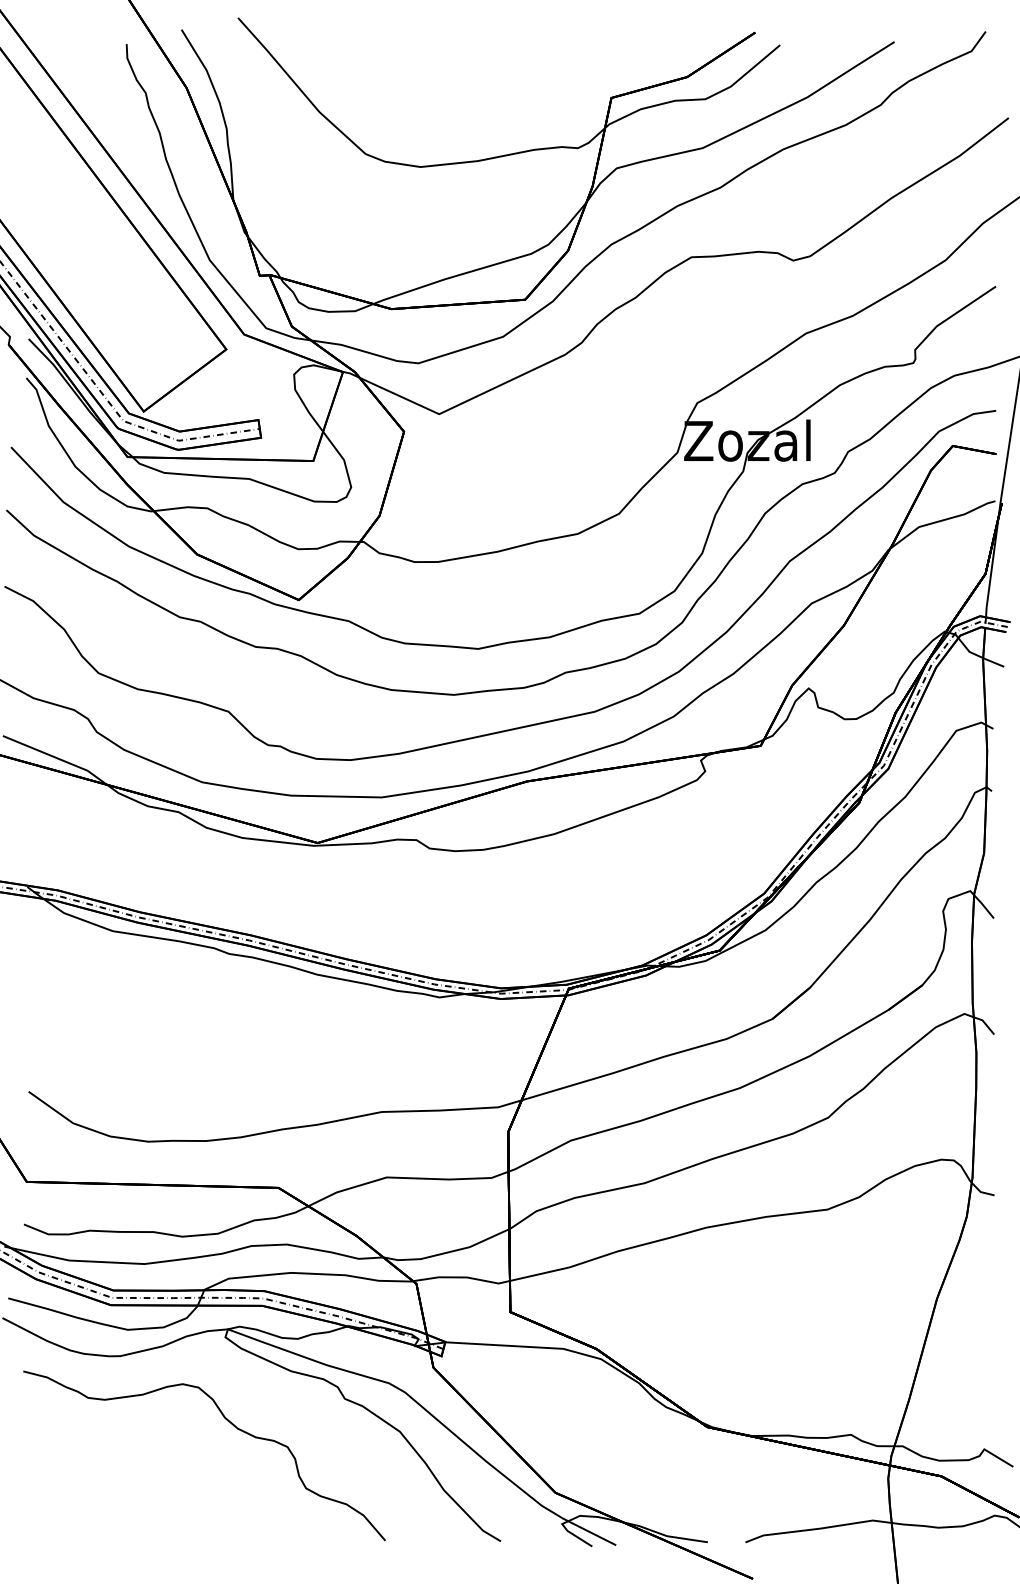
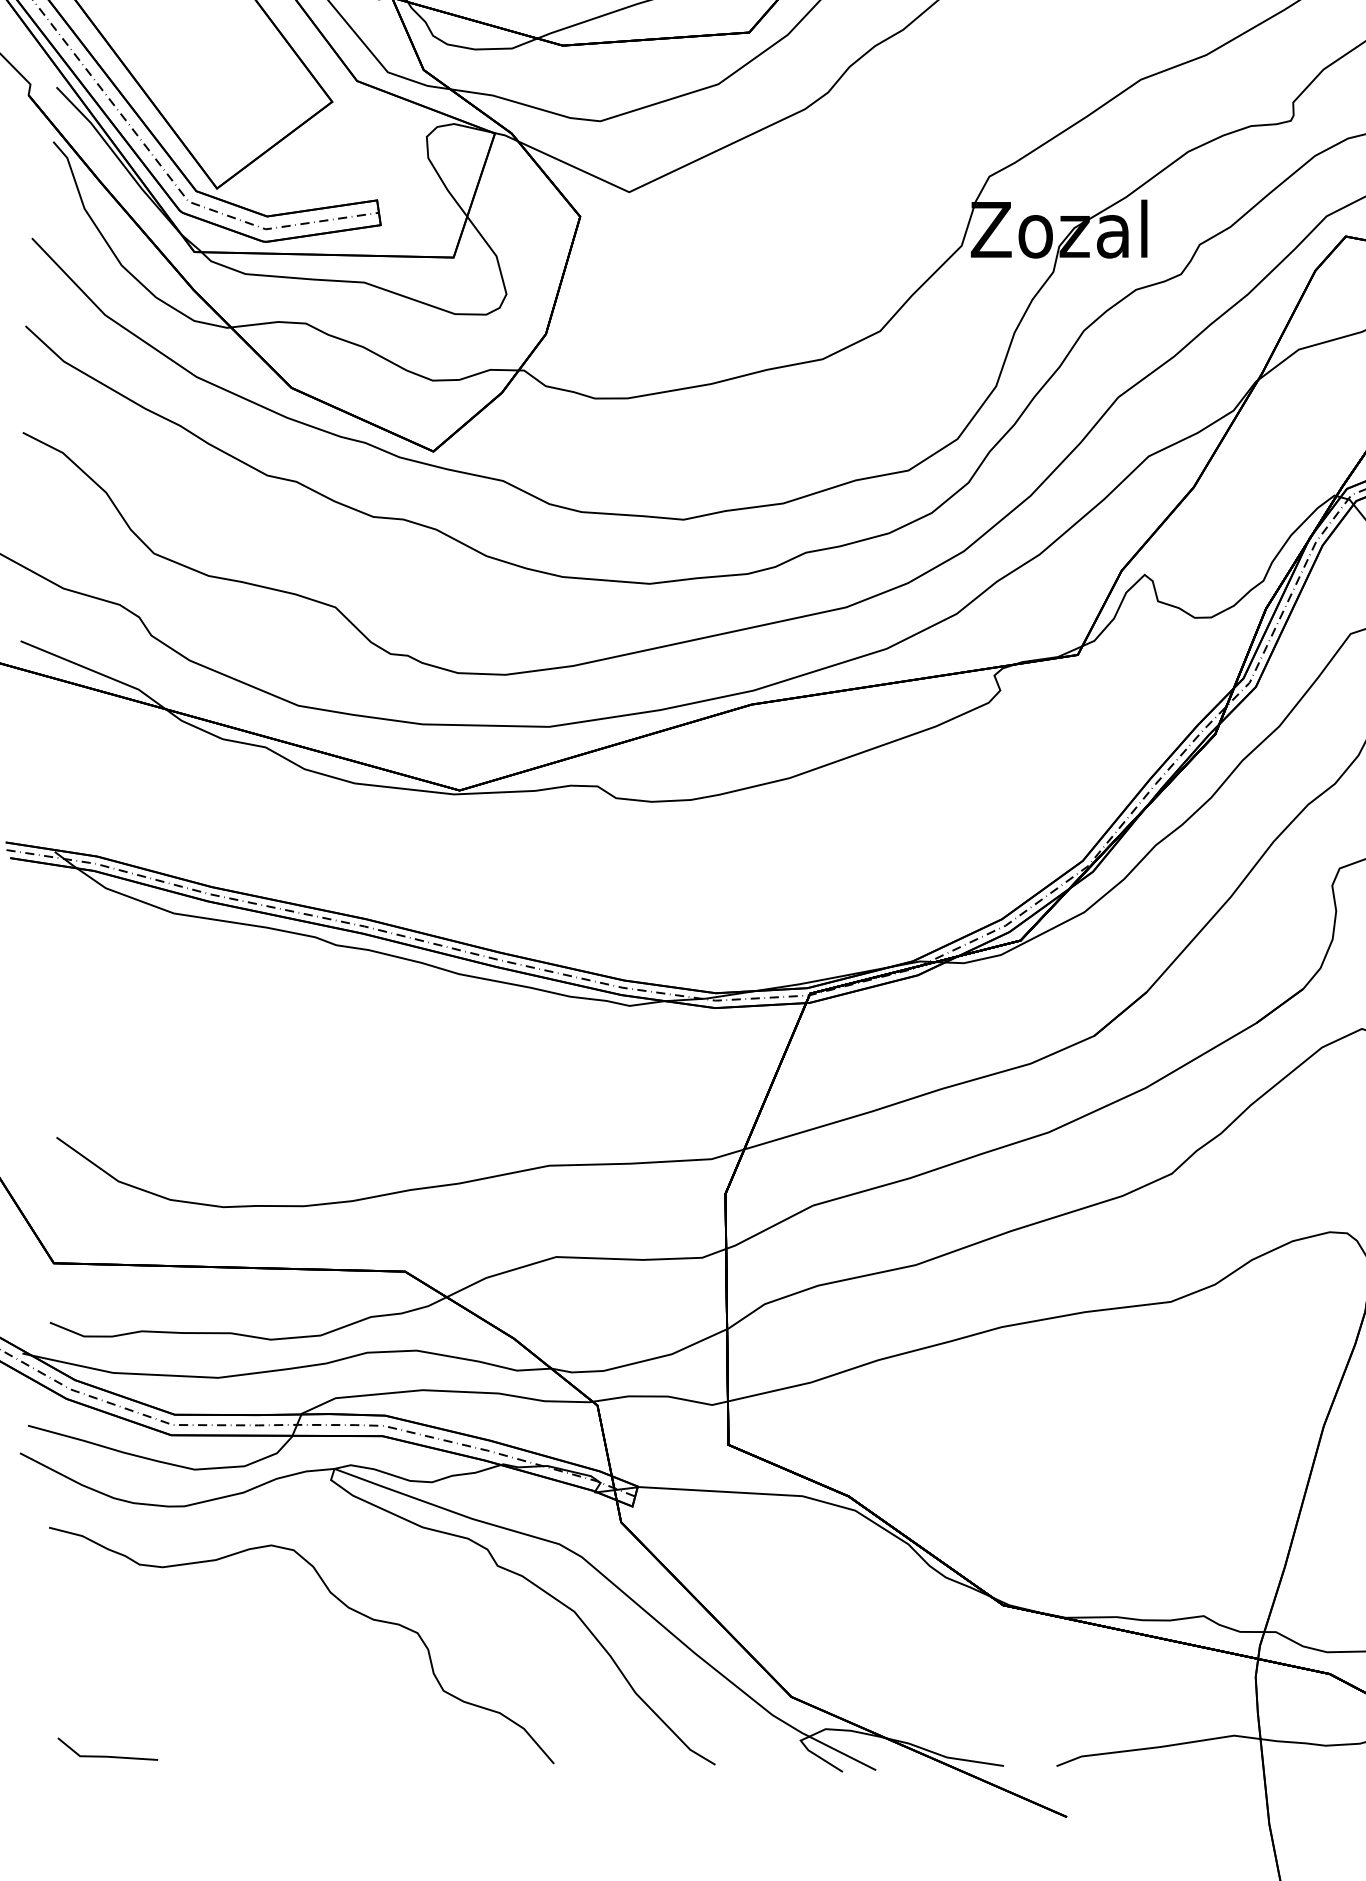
line: (65, 1534) -> (107, 1755), added

